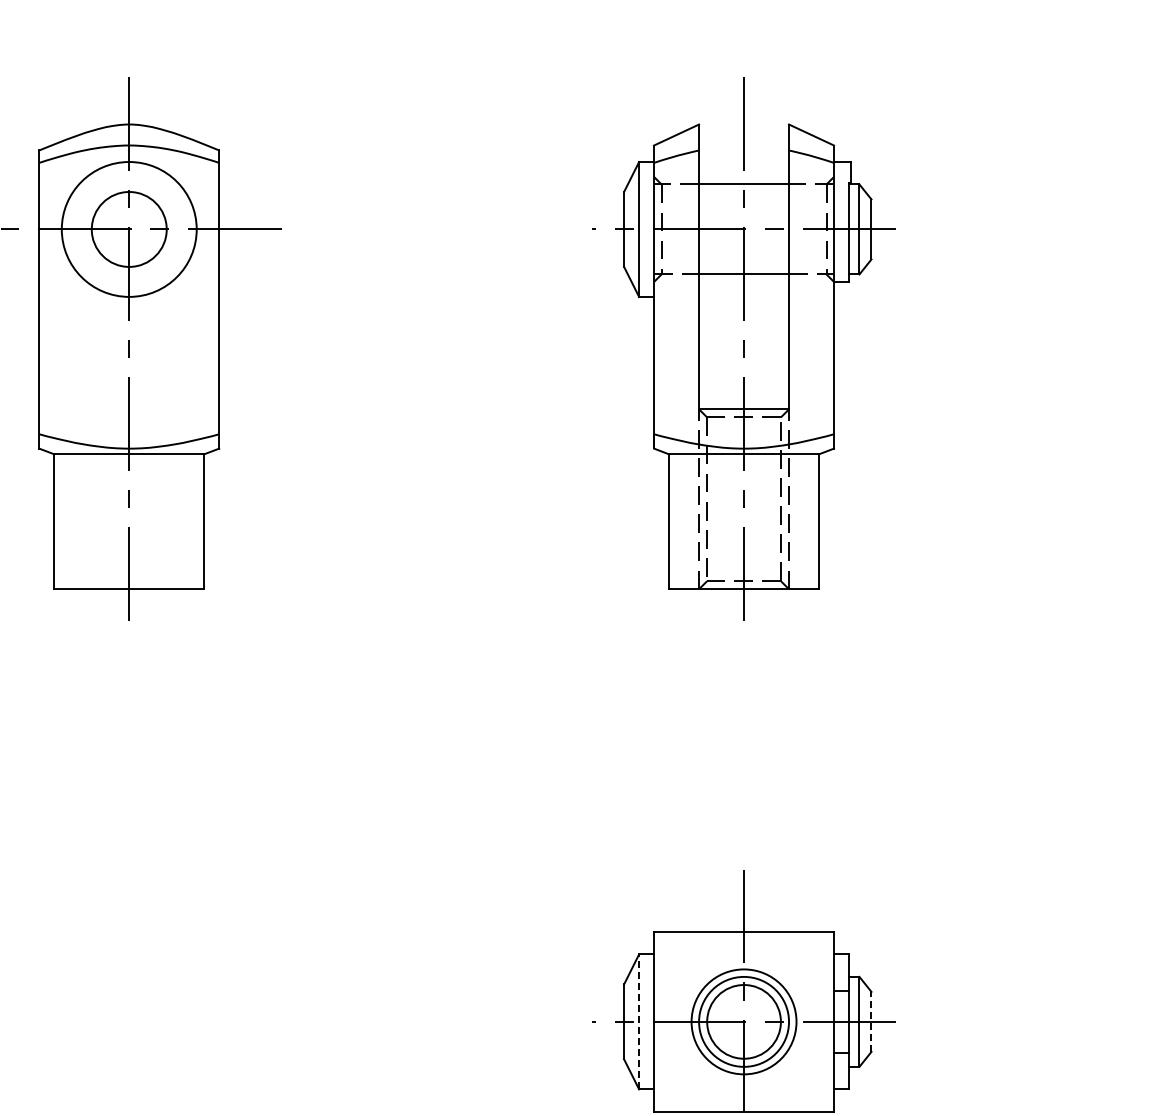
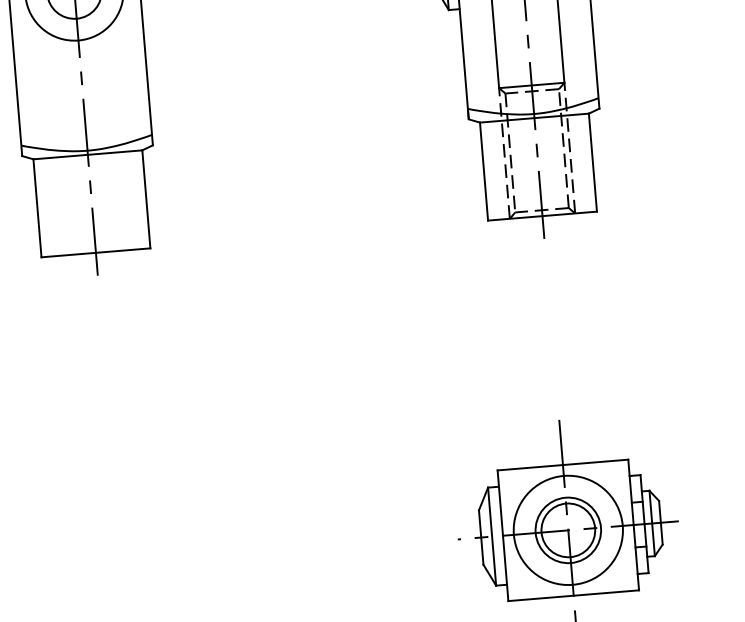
line: (639, 1021) -> (492, 536), dashed -> solid
circle: (744, 1021) -> (568, 530), size x1.43
line: (871, 1021) -> (660, 522), dashed -> solid

